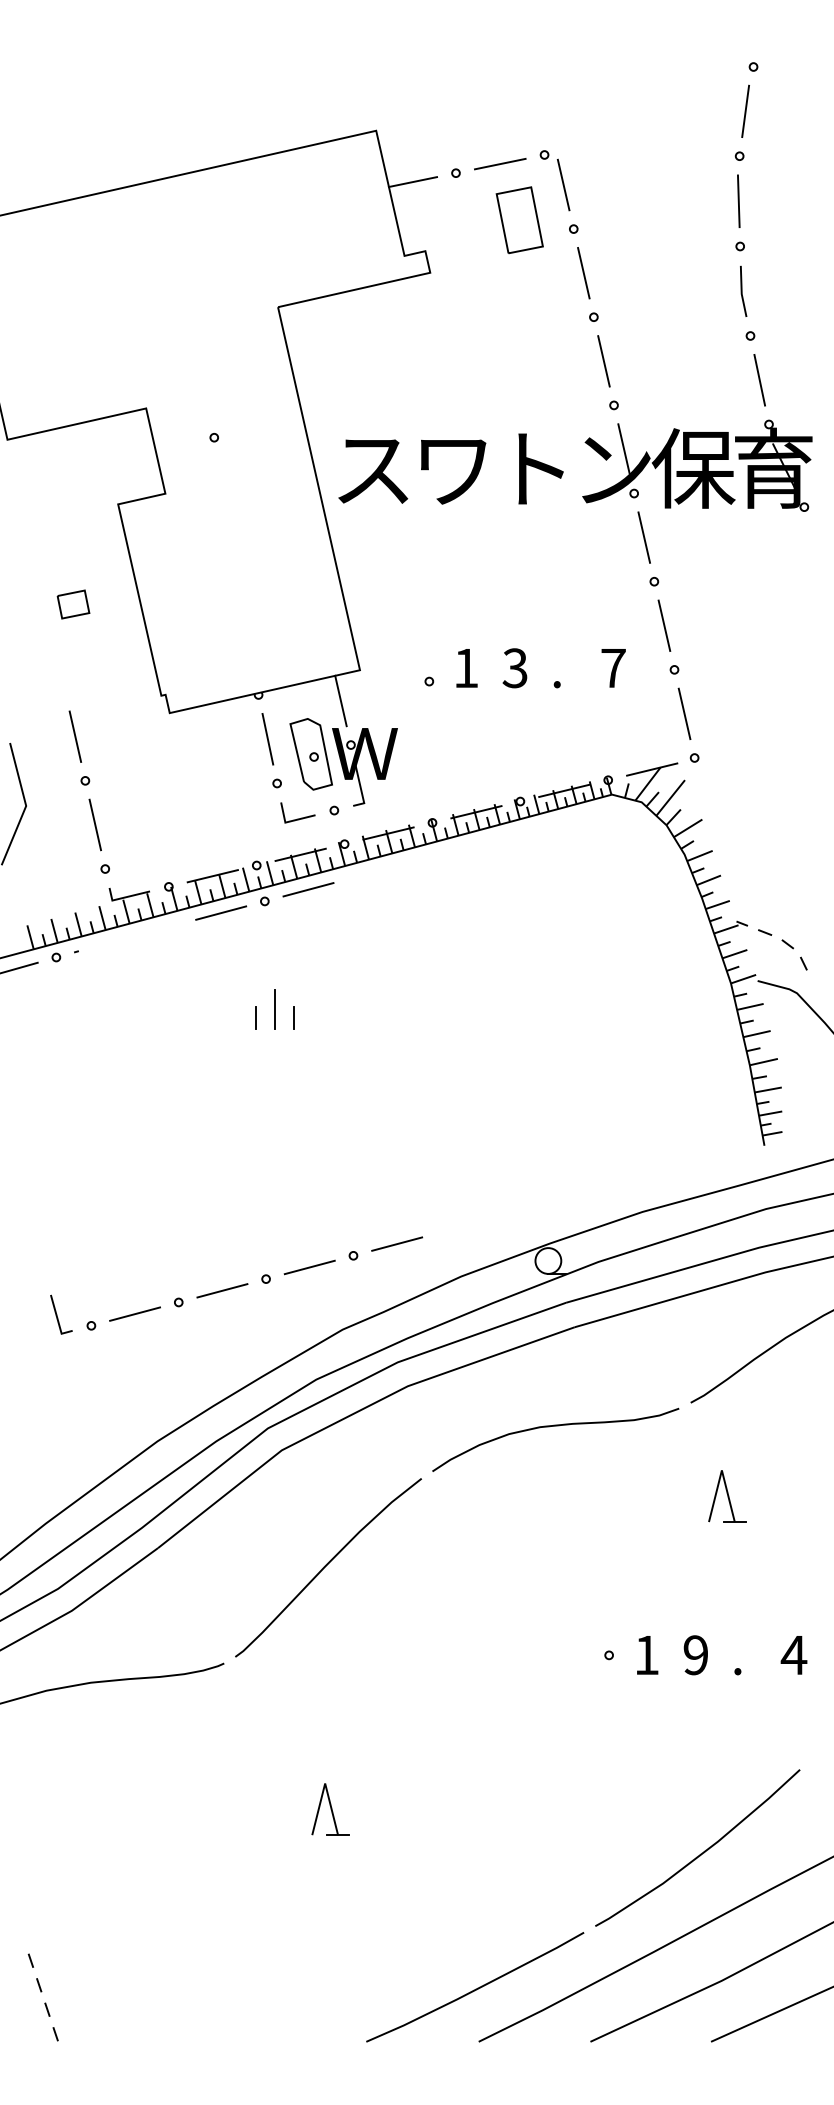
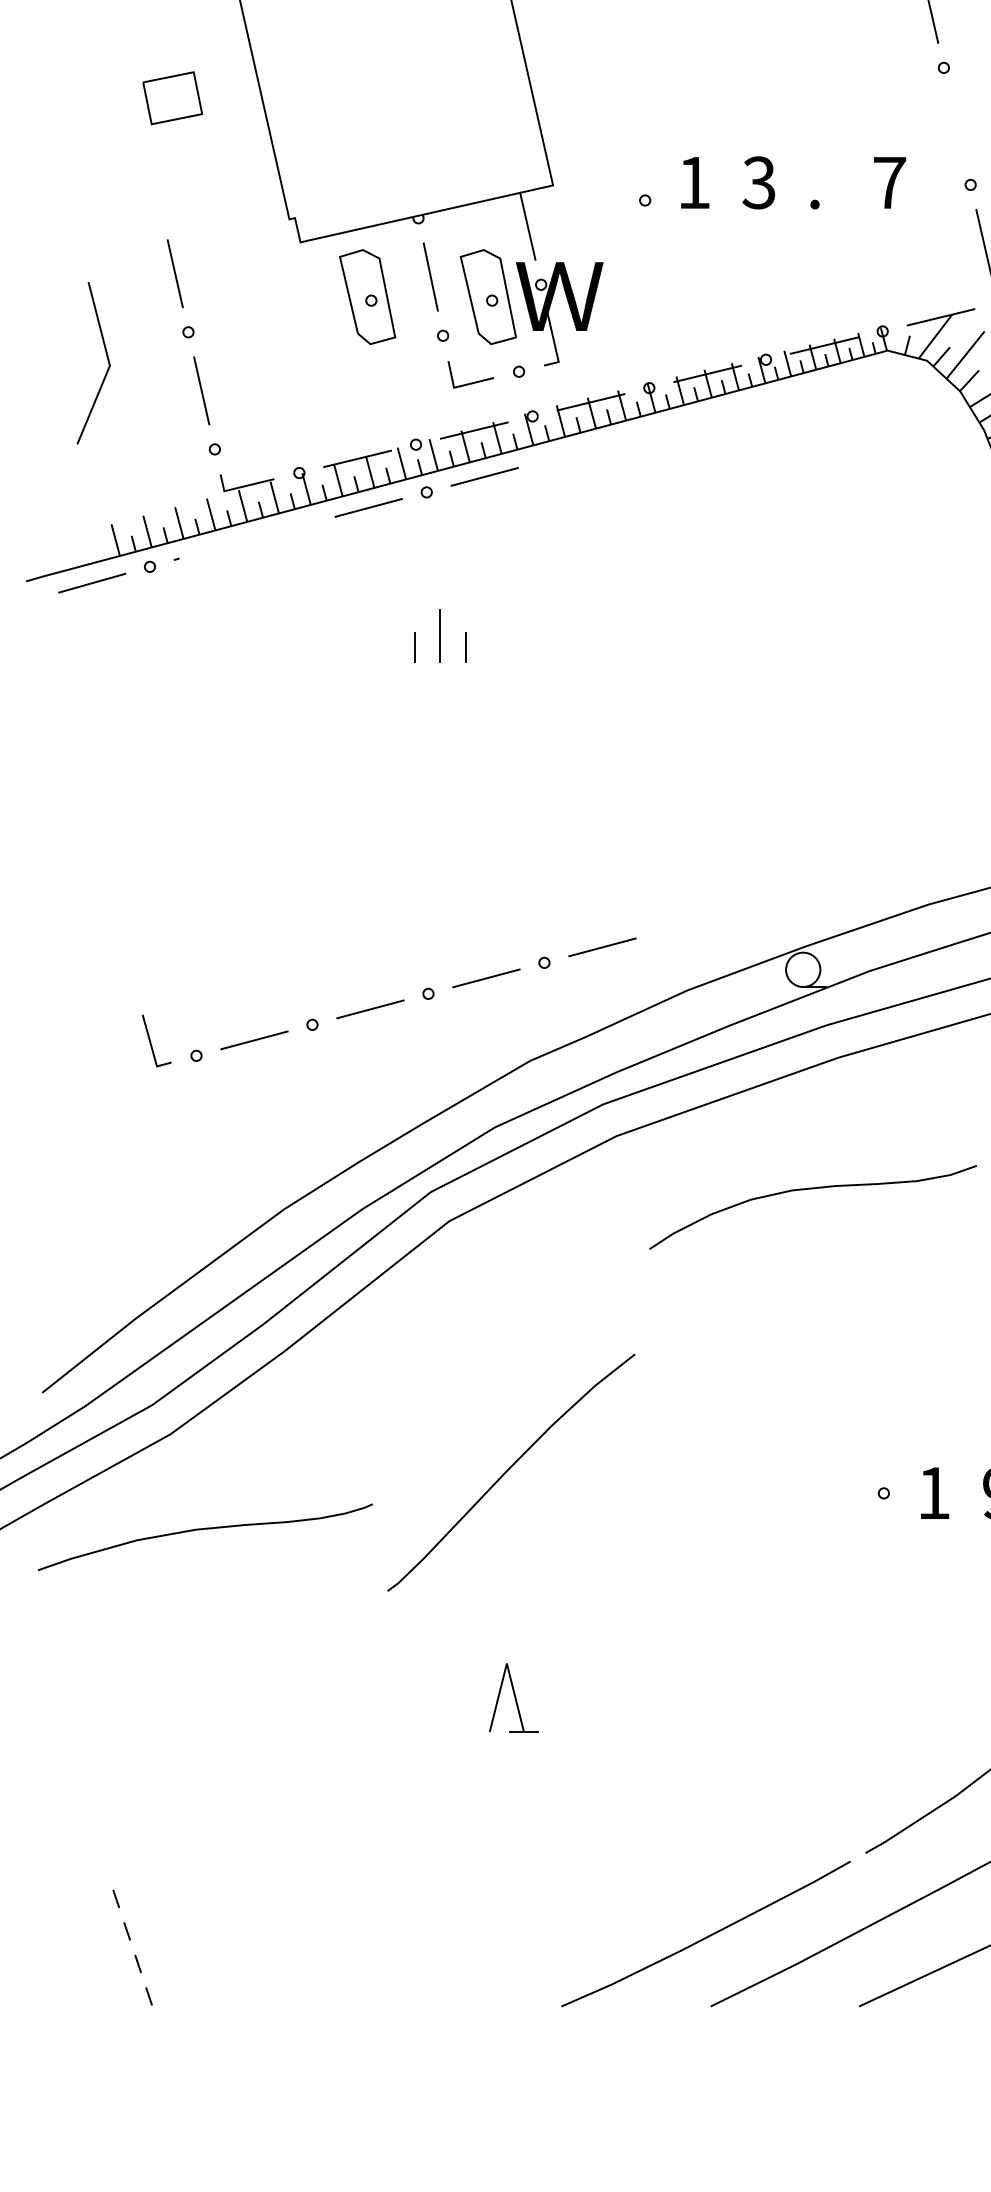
part: (73, 604) -> (172, 98), size x1.4
line: (664, 625) -> (957, 126), removed
part: (219, 754) -> (366, 297), added
curve: (327, 1565) -> (509, 1469), moved

